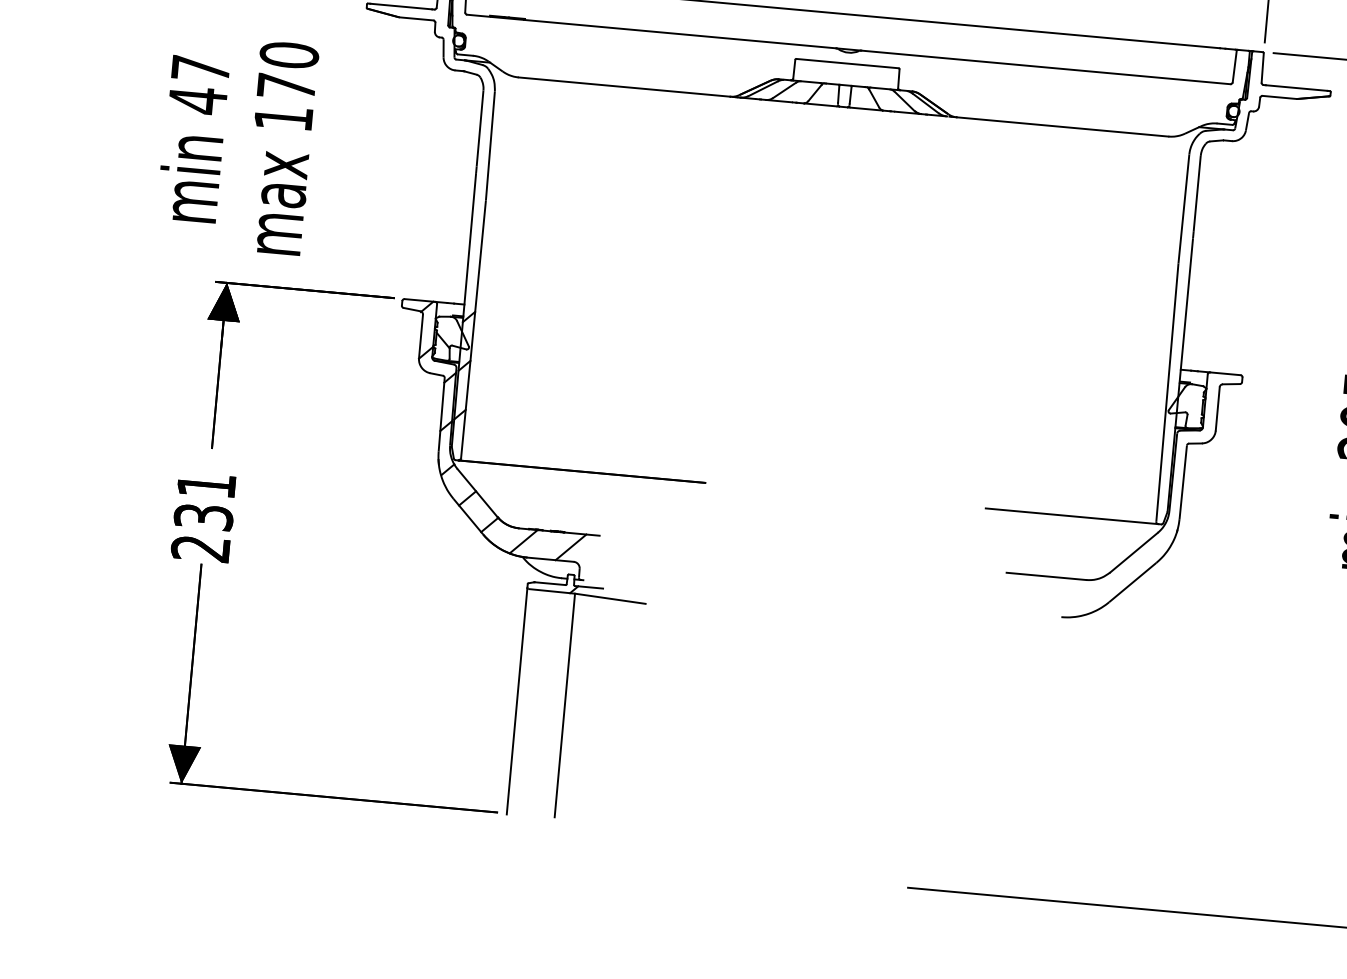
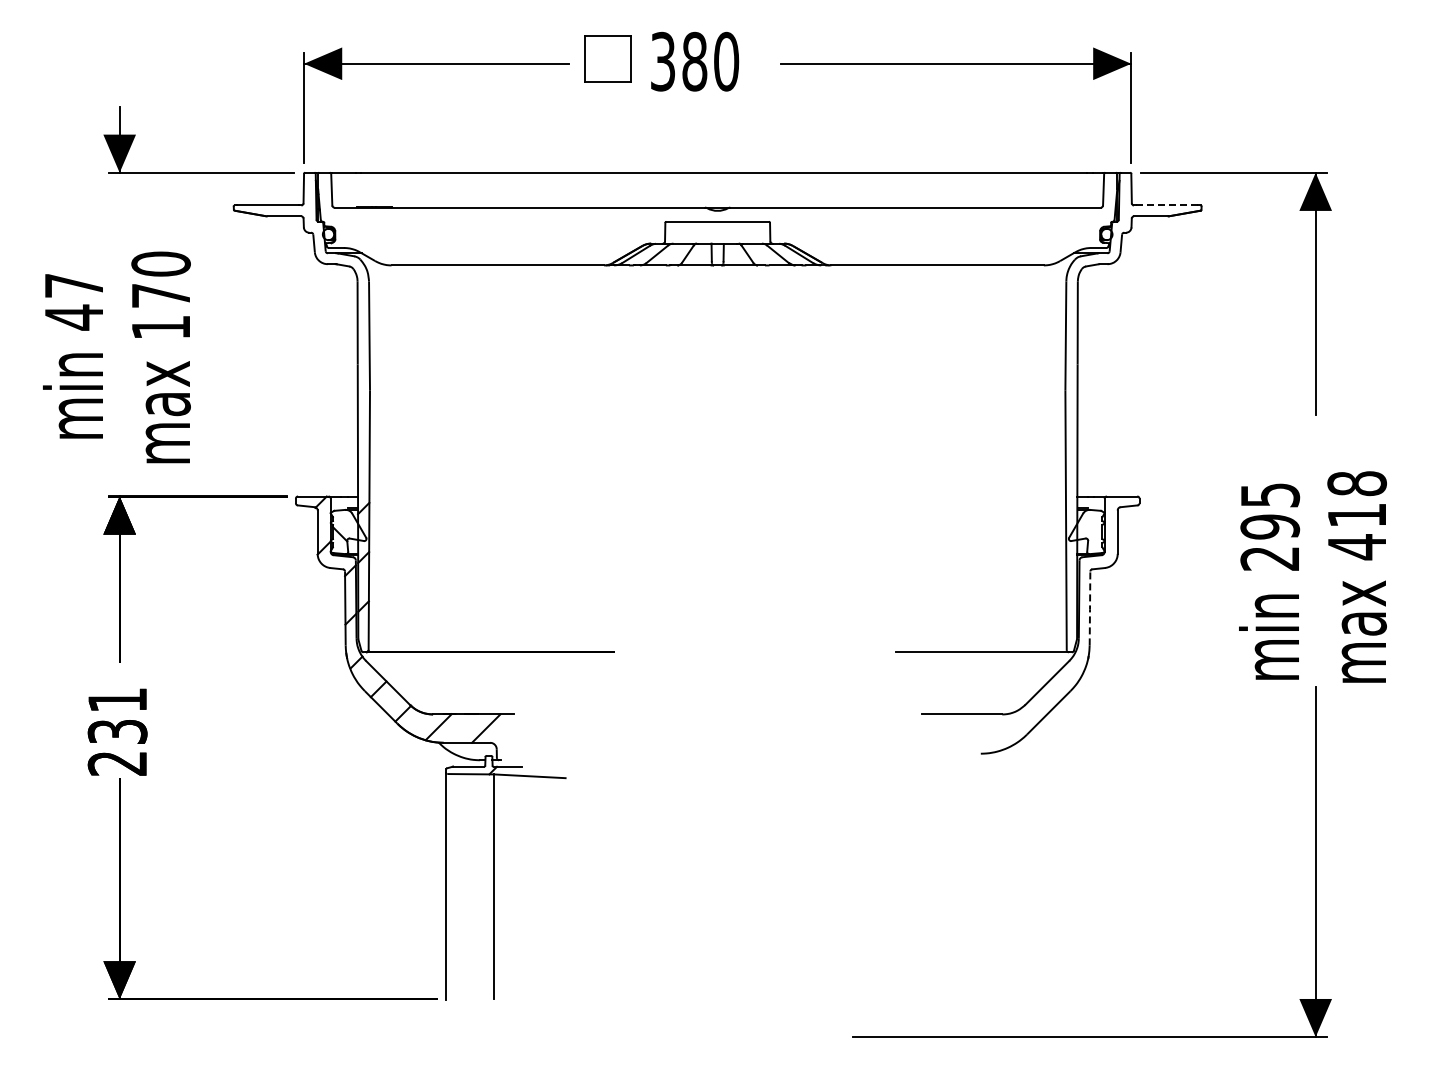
line: (1296, 88) -> (1167, 205), solid -> dashed
line: (1183, 483) -> (1090, 609), solid -> dashed

